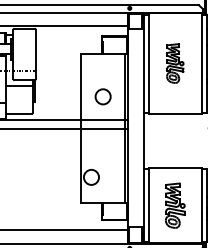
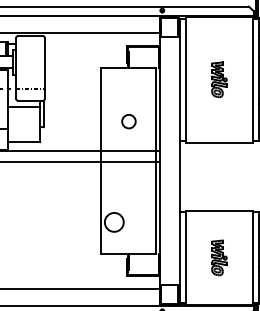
part: (175, 63) -> (219, 79), size x0.71
circle: (102, 96) -> (128, 121), size x0.71
part: (175, 205) -> (219, 257), size x0.62

